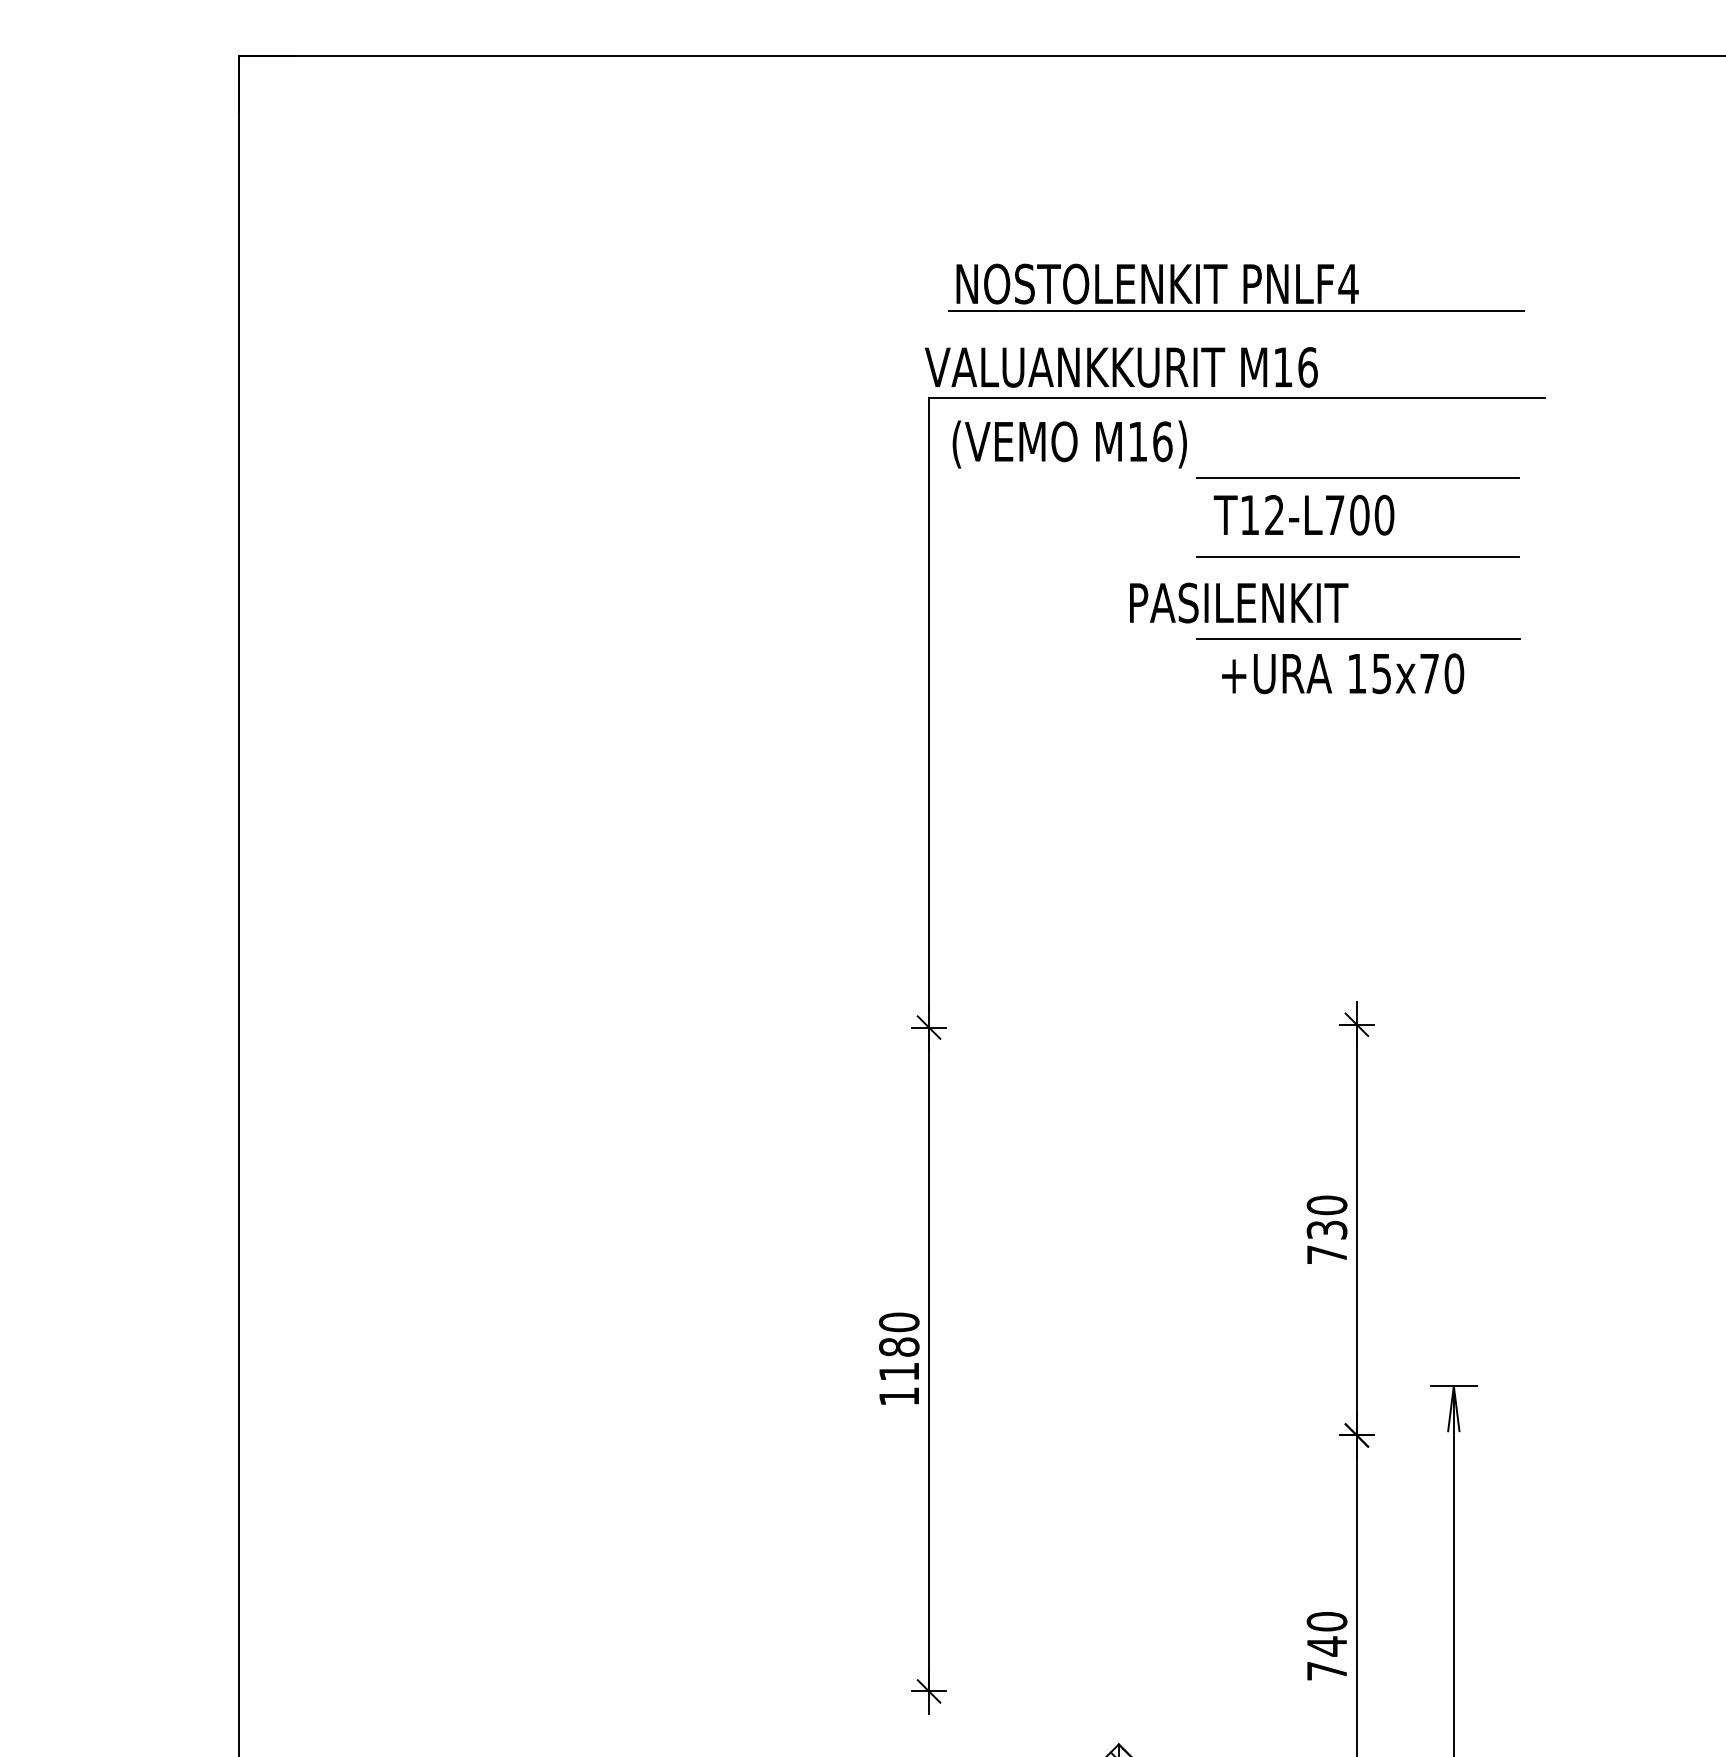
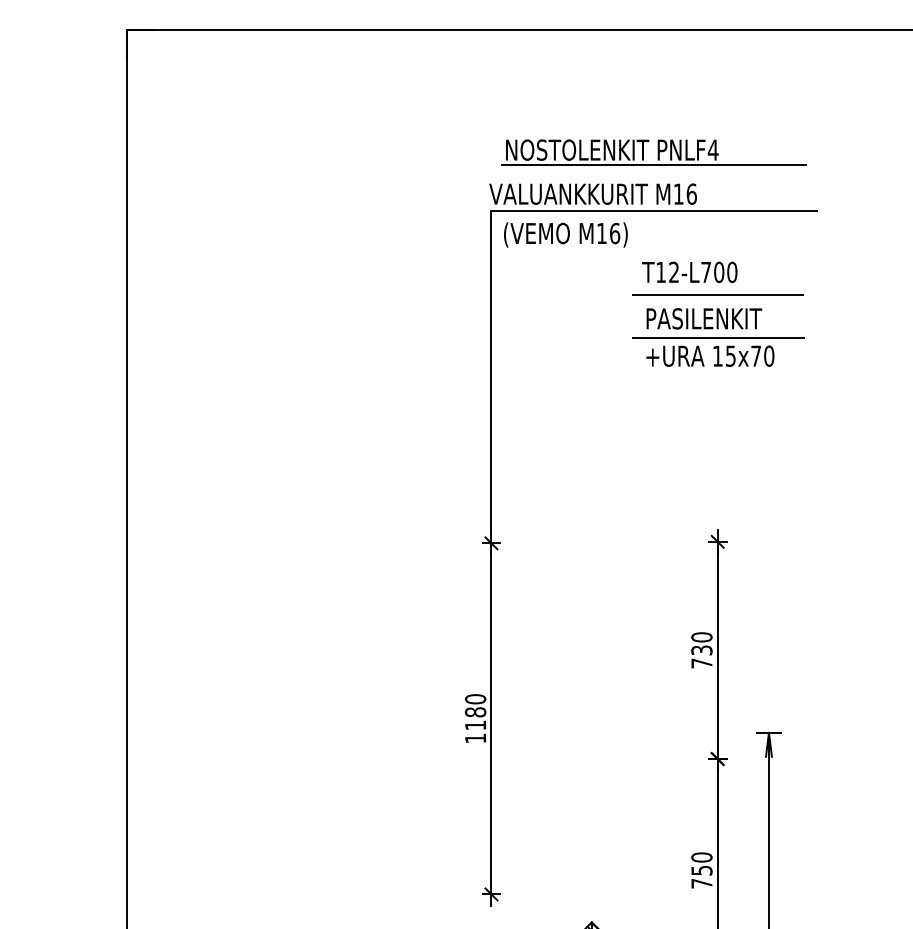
line: (1356, 477) -> (717, 252), removed
text: (1239, 602) -> (704, 318), moved
text: (1326, 1646) -> (701, 870), 740 -> 750

